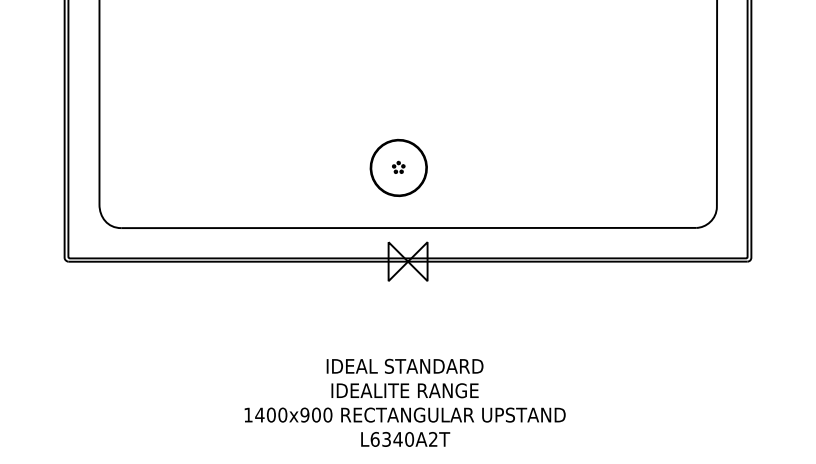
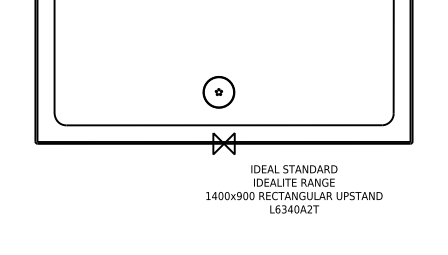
text: (405, 403) -> (294, 189), moved

